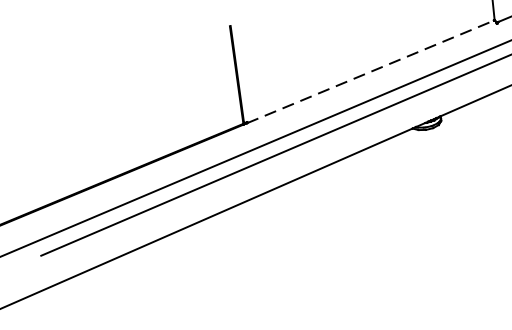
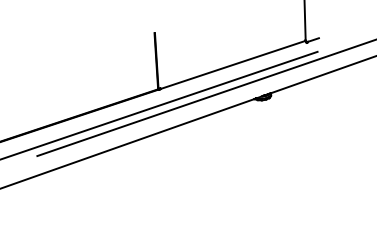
line: (371, 70) -> (233, 64), dashed -> solid

